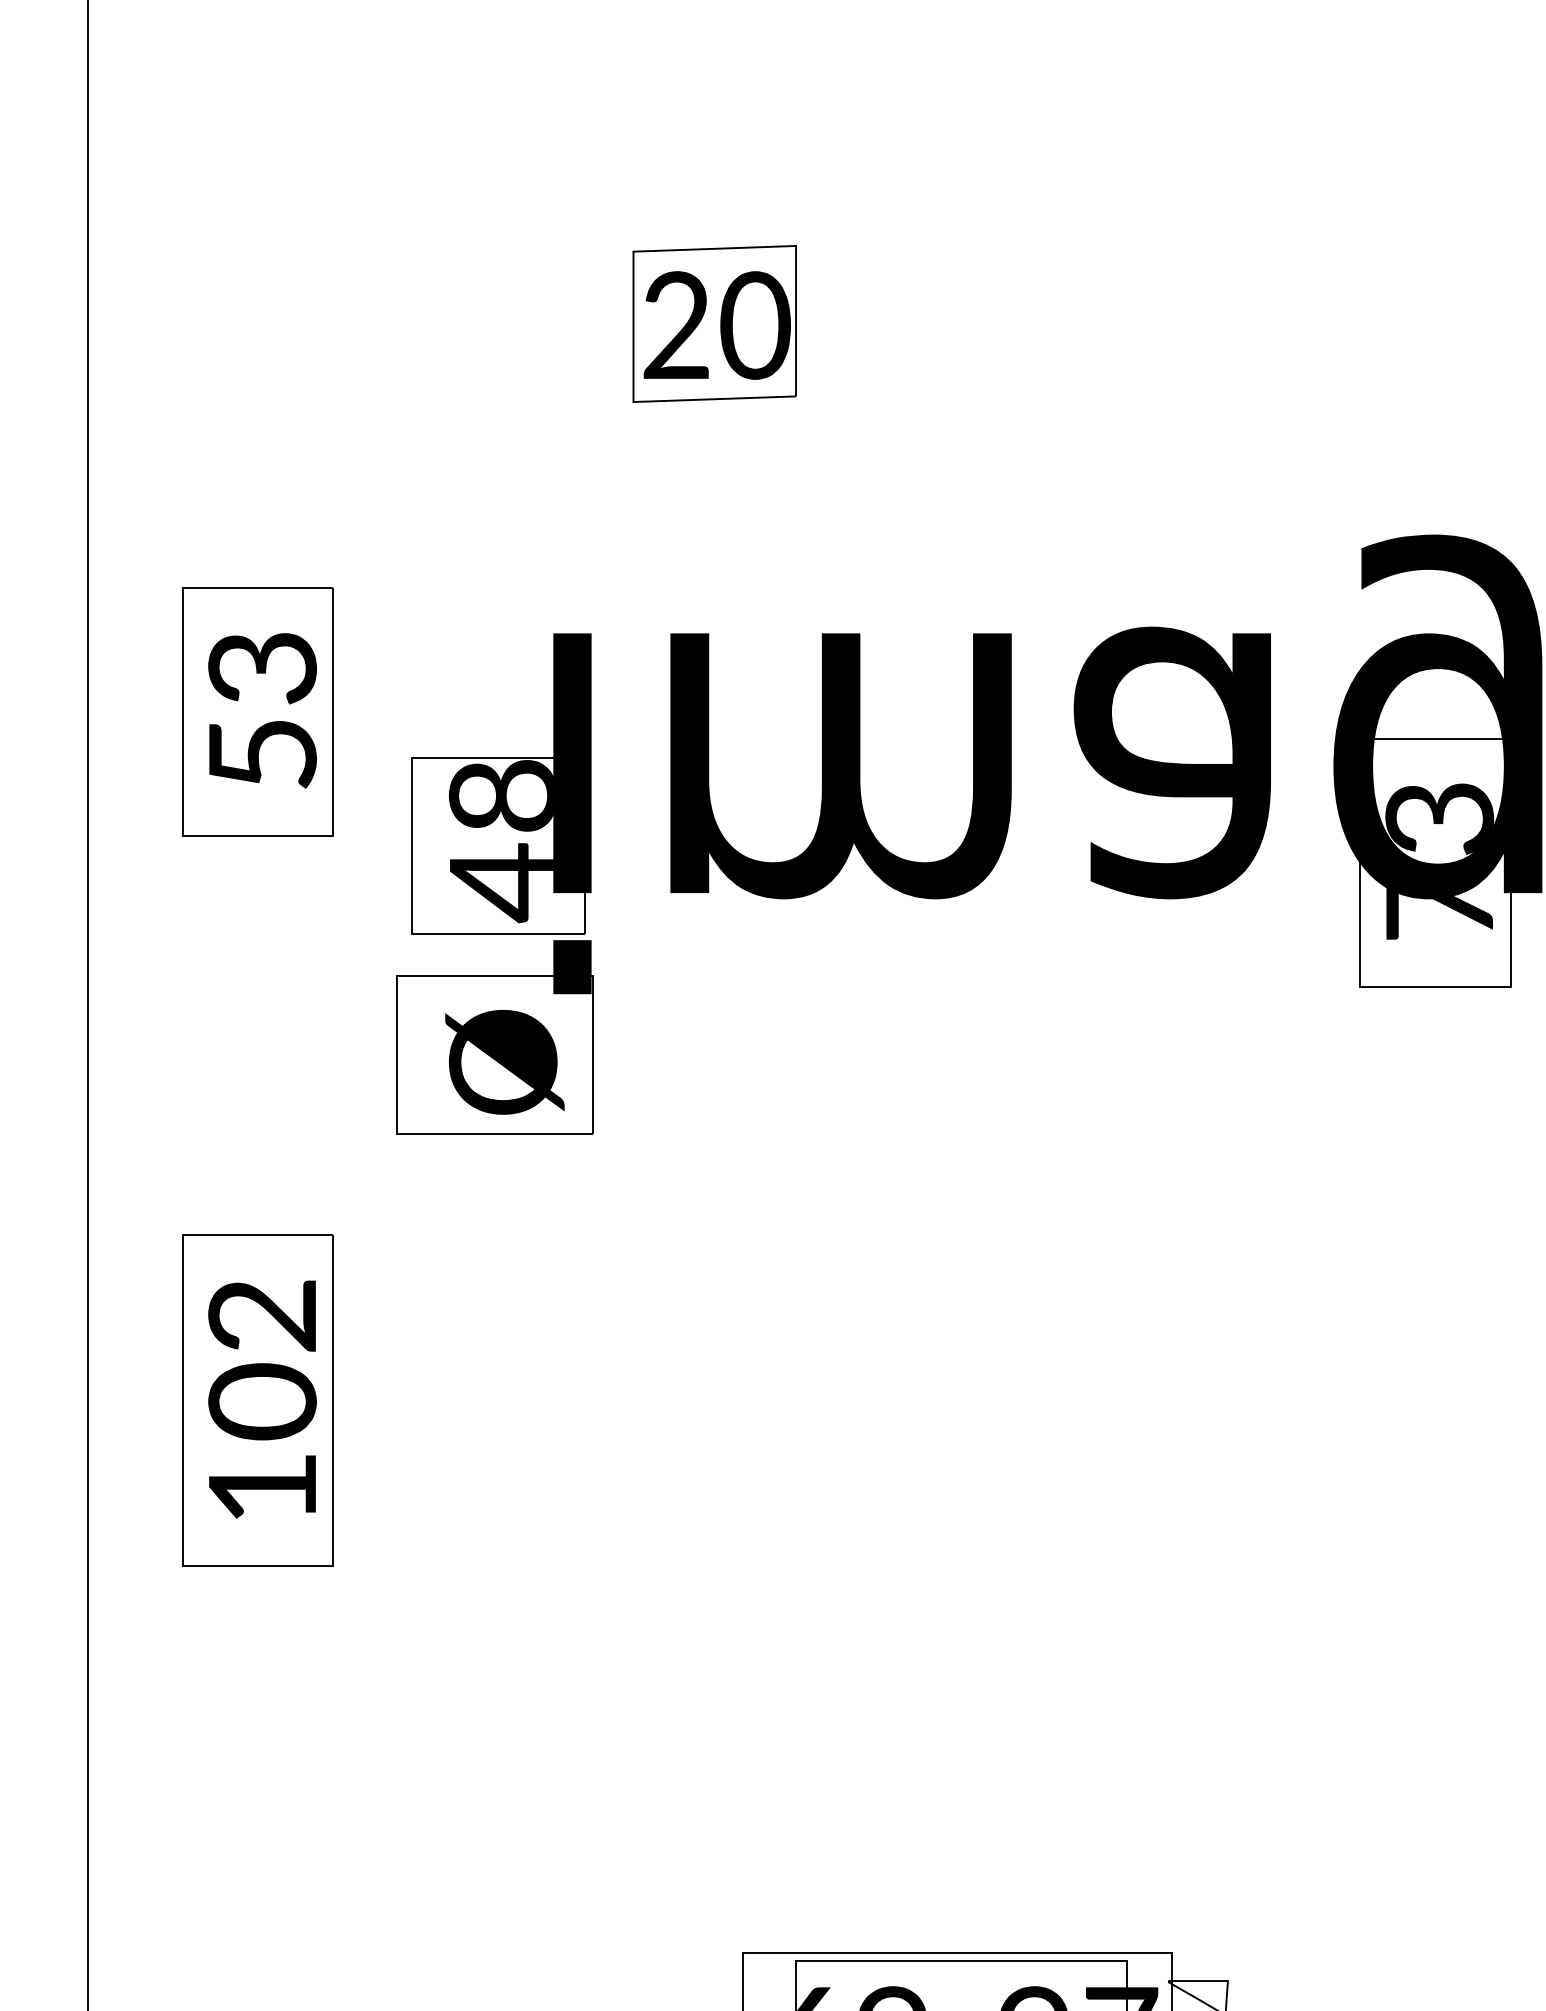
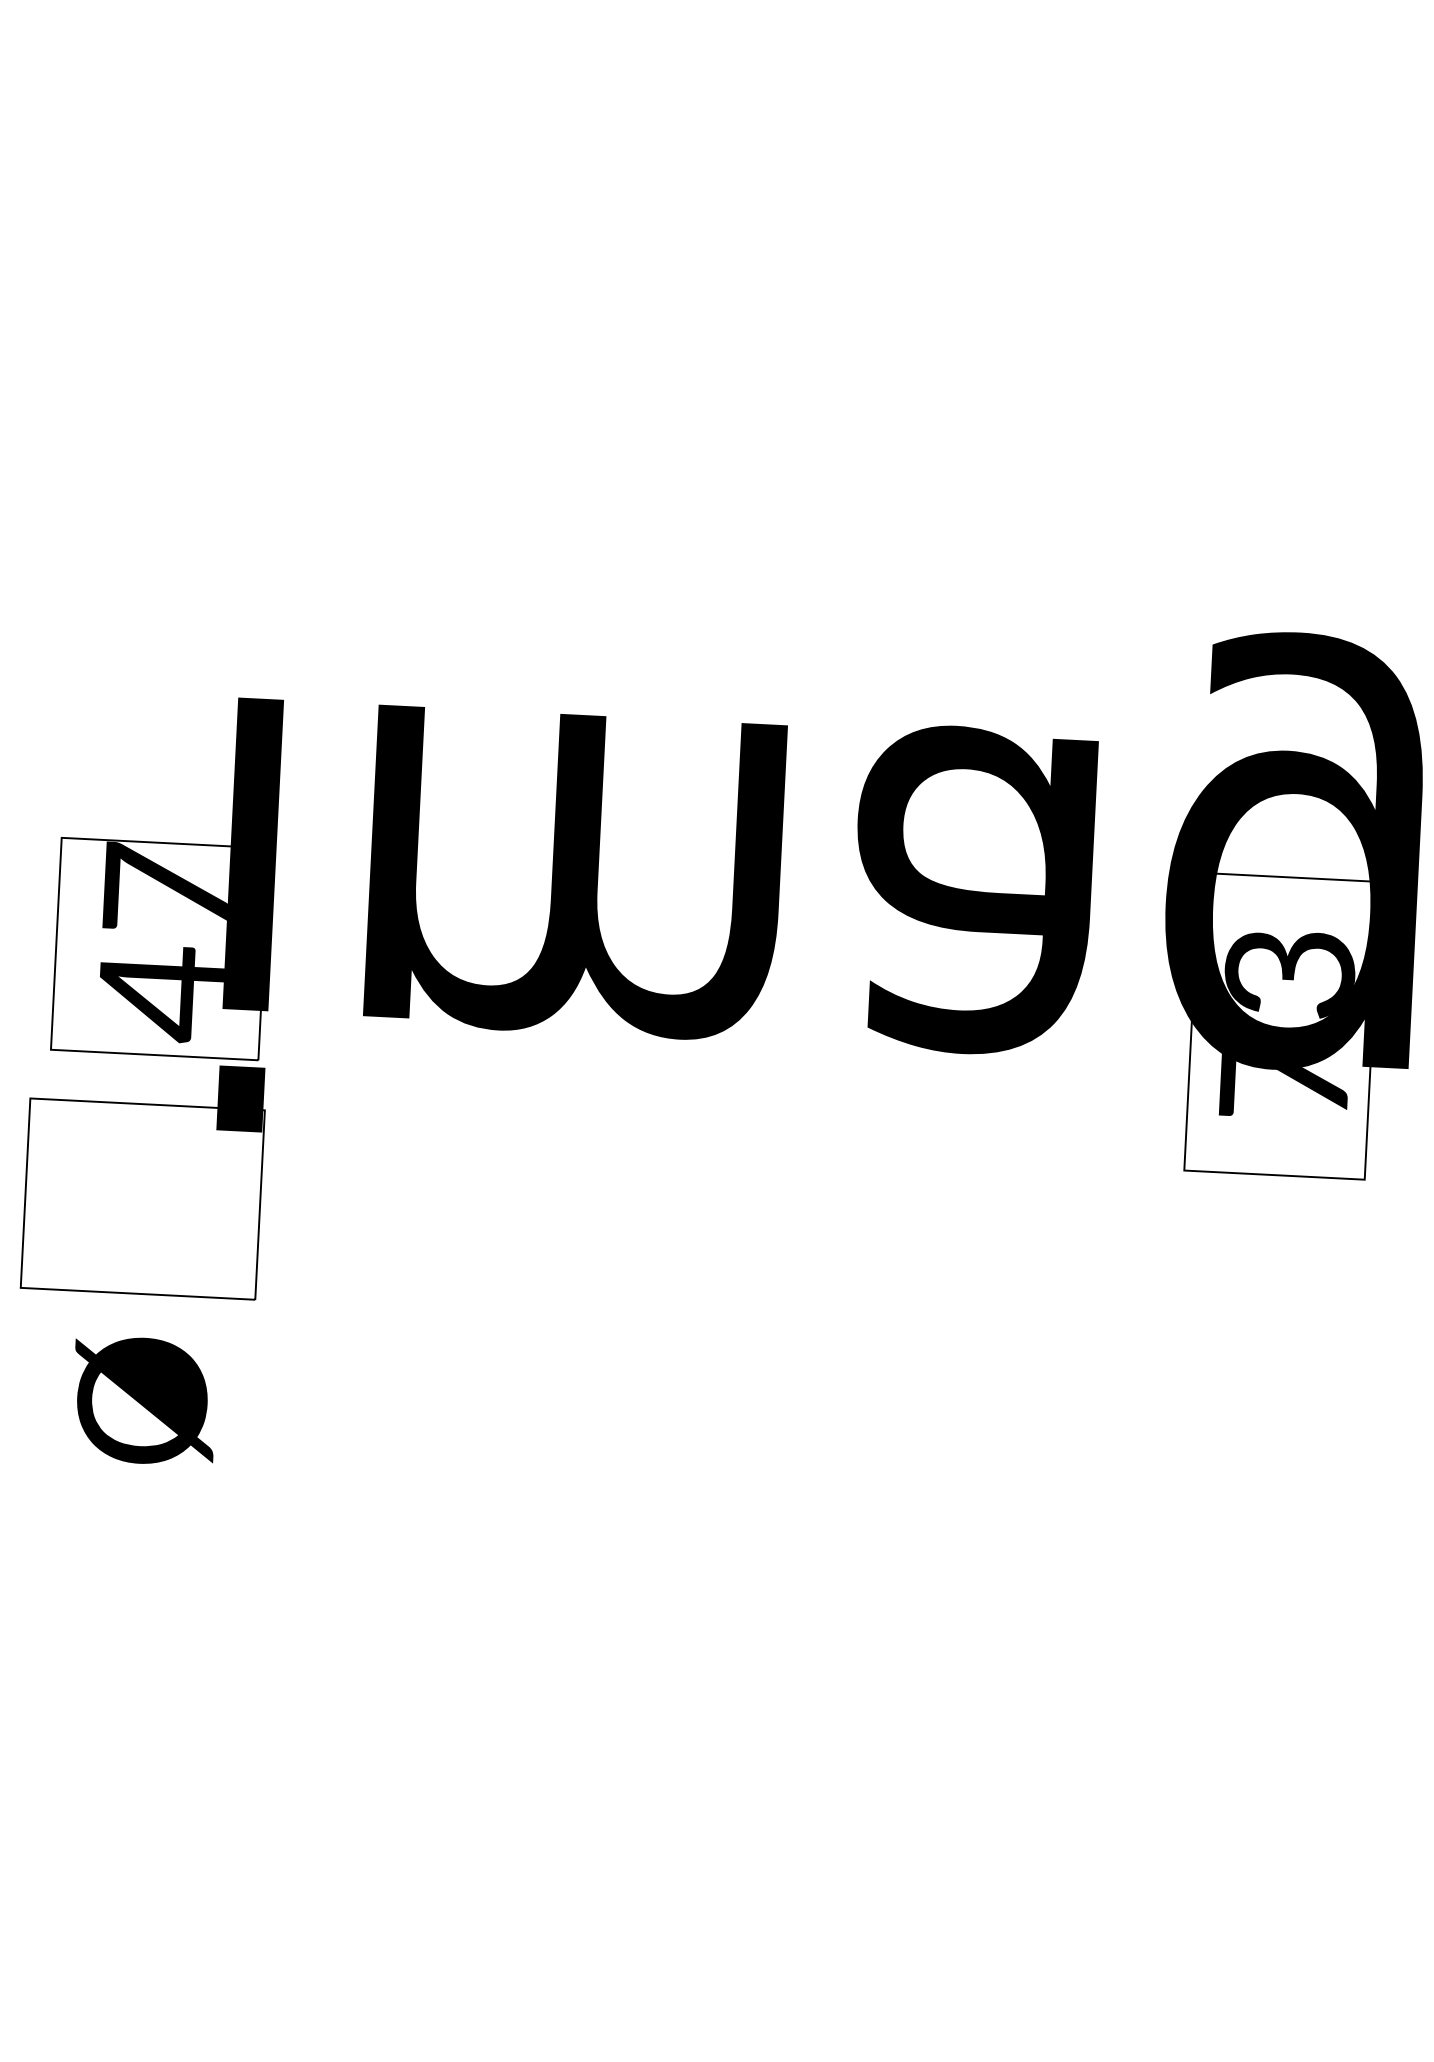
part: (714, 323) -> (450, 335), removed
text: (500, 795) -> (165, 888), 48 -> 47
text: (504, 1061) -> (143, 1399), moved

